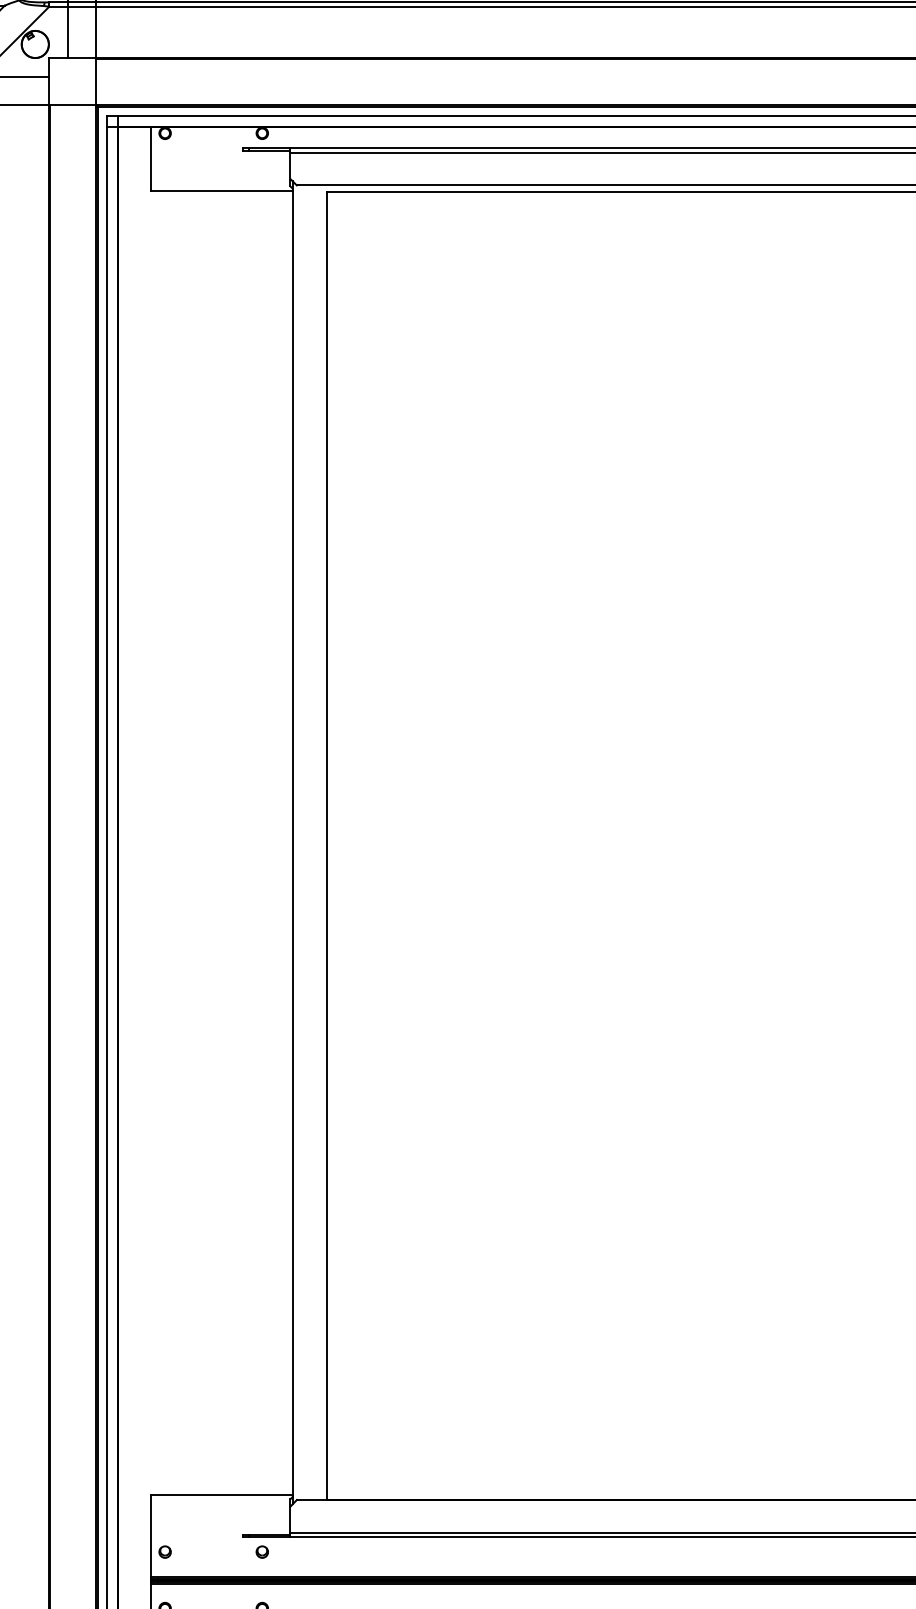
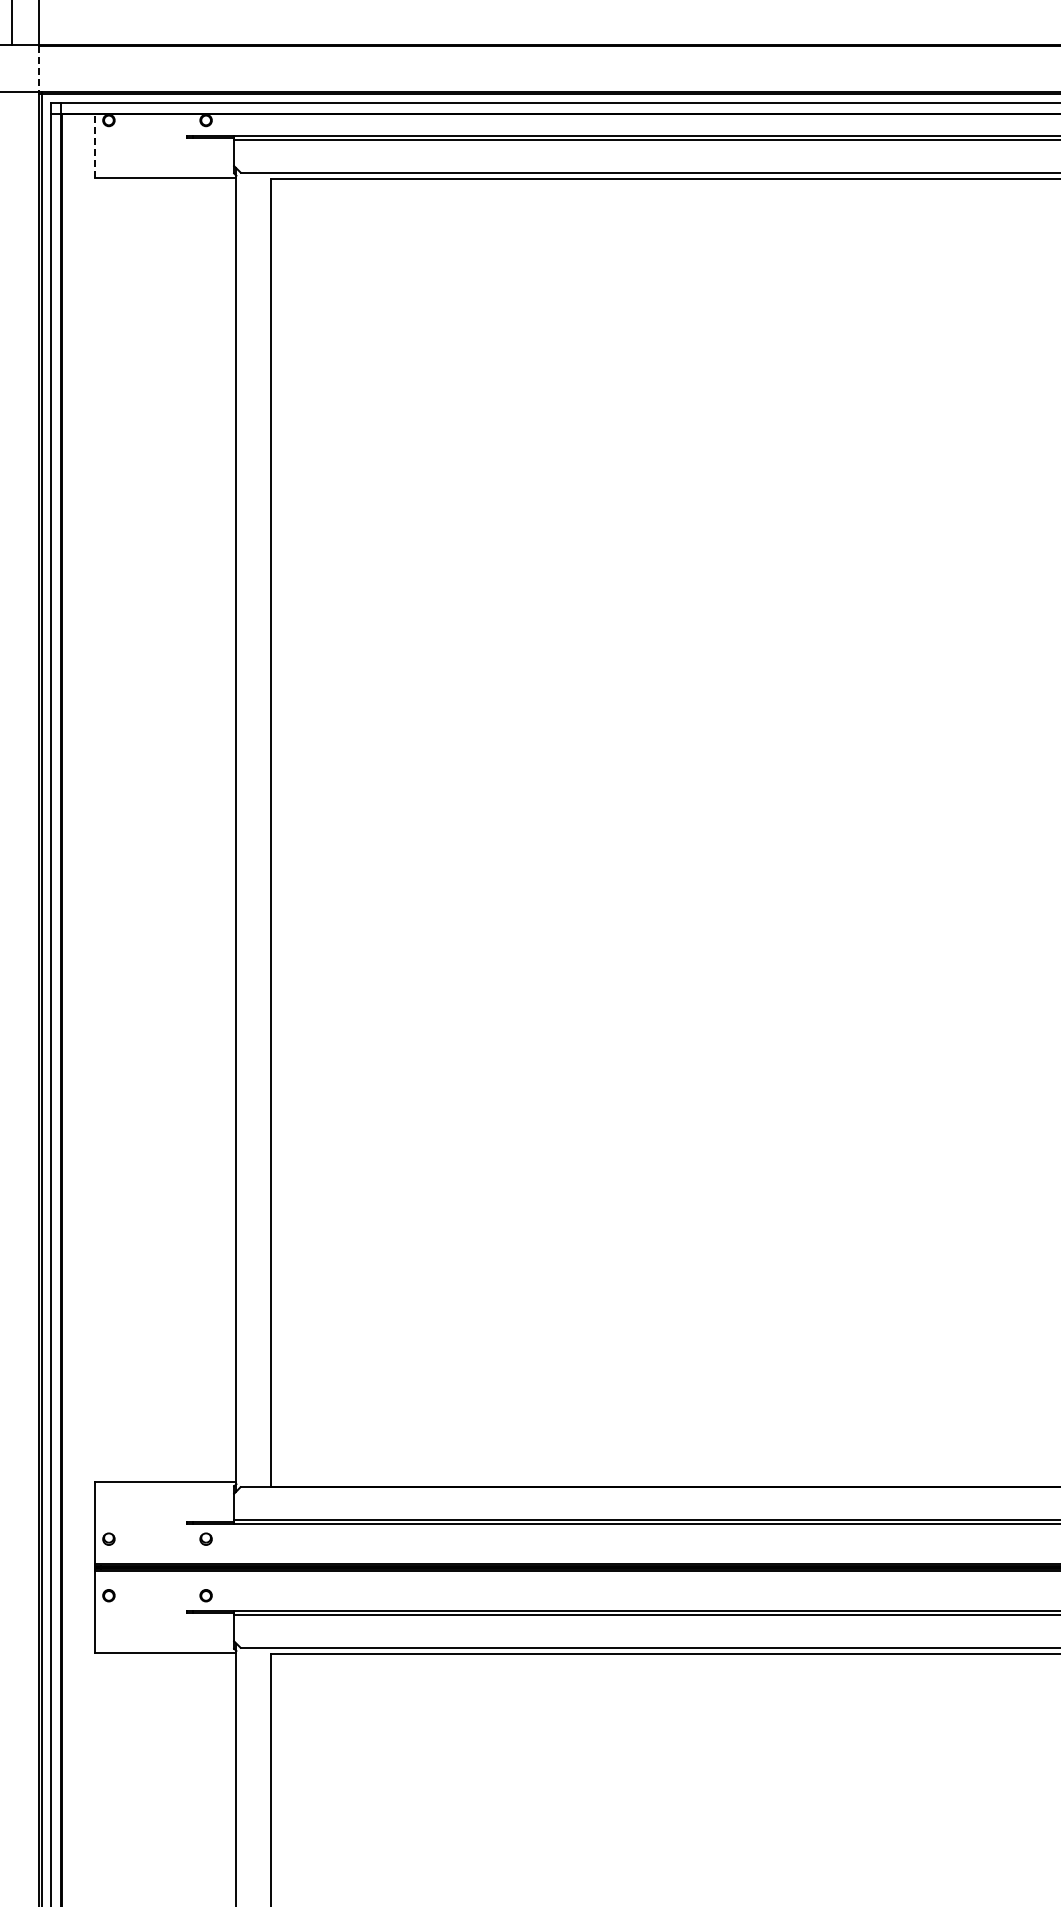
line: (95, 82) -> (39, 69), solid -> dashed
line: (150, 159) -> (94, 146), solid -> dashed

